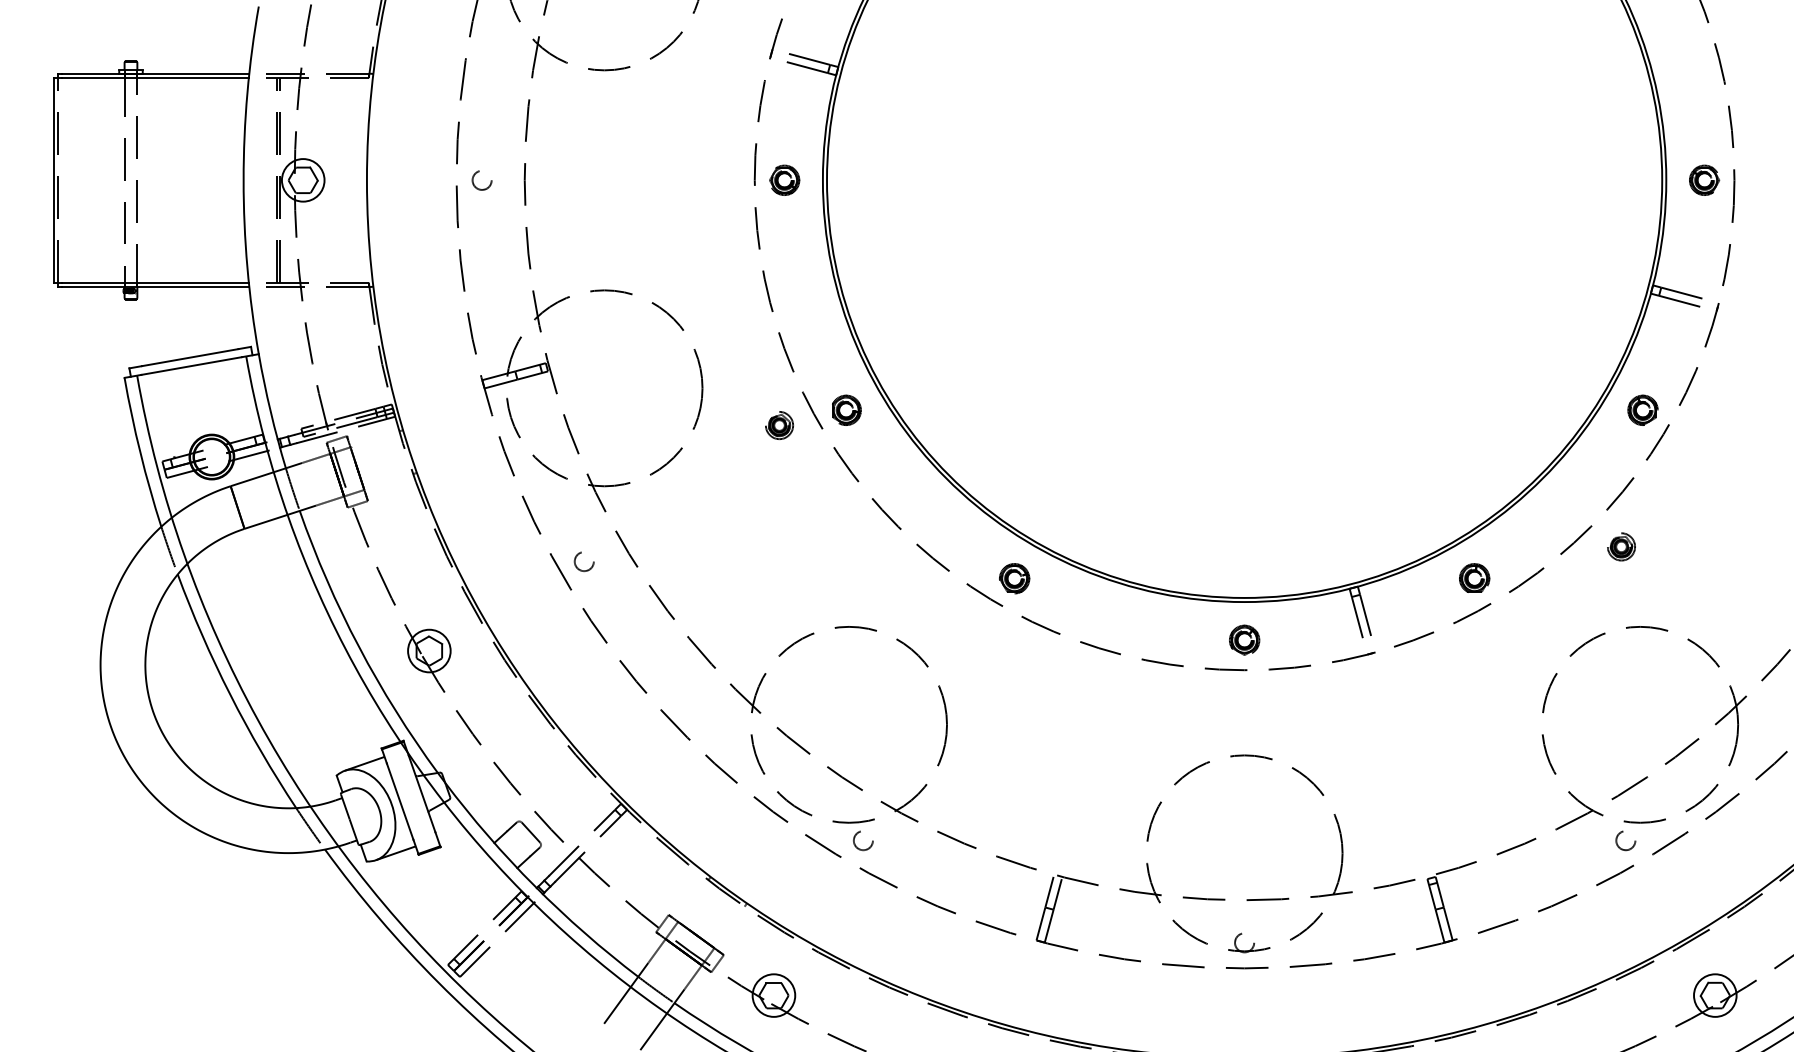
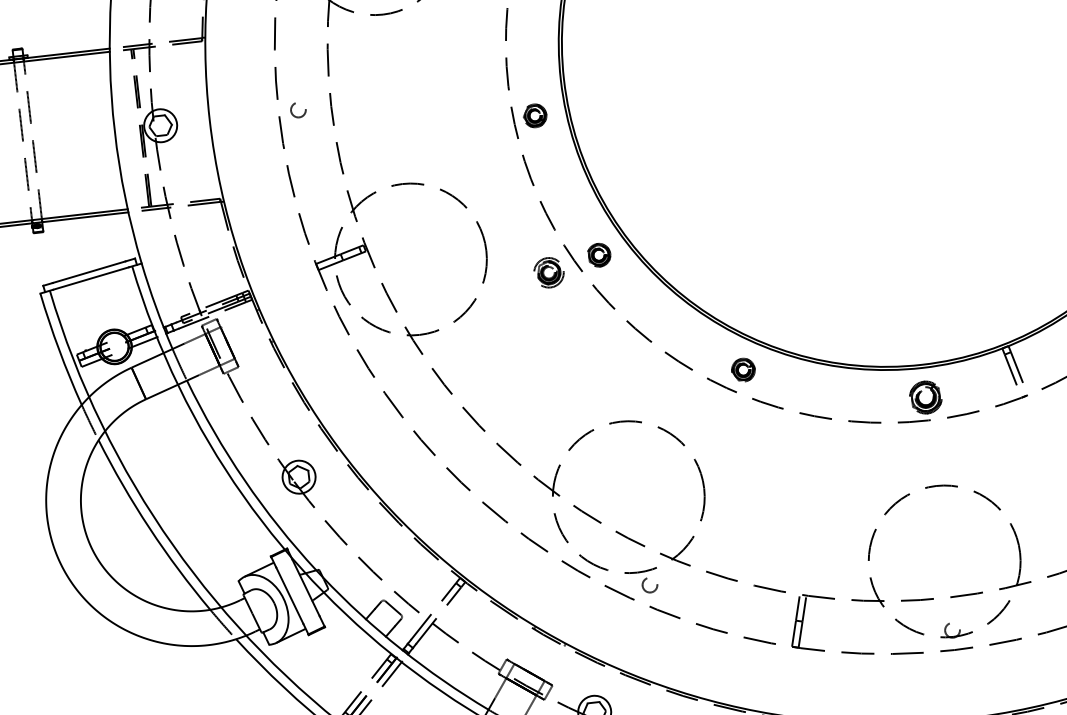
part: (784, 179) -> (534, 115), moved
part: (779, 425) -> (548, 272), size x1.4
circle: (583, 561) -> (409, 394), removed
part: (1244, 639) -> (925, 396), size x1.4

